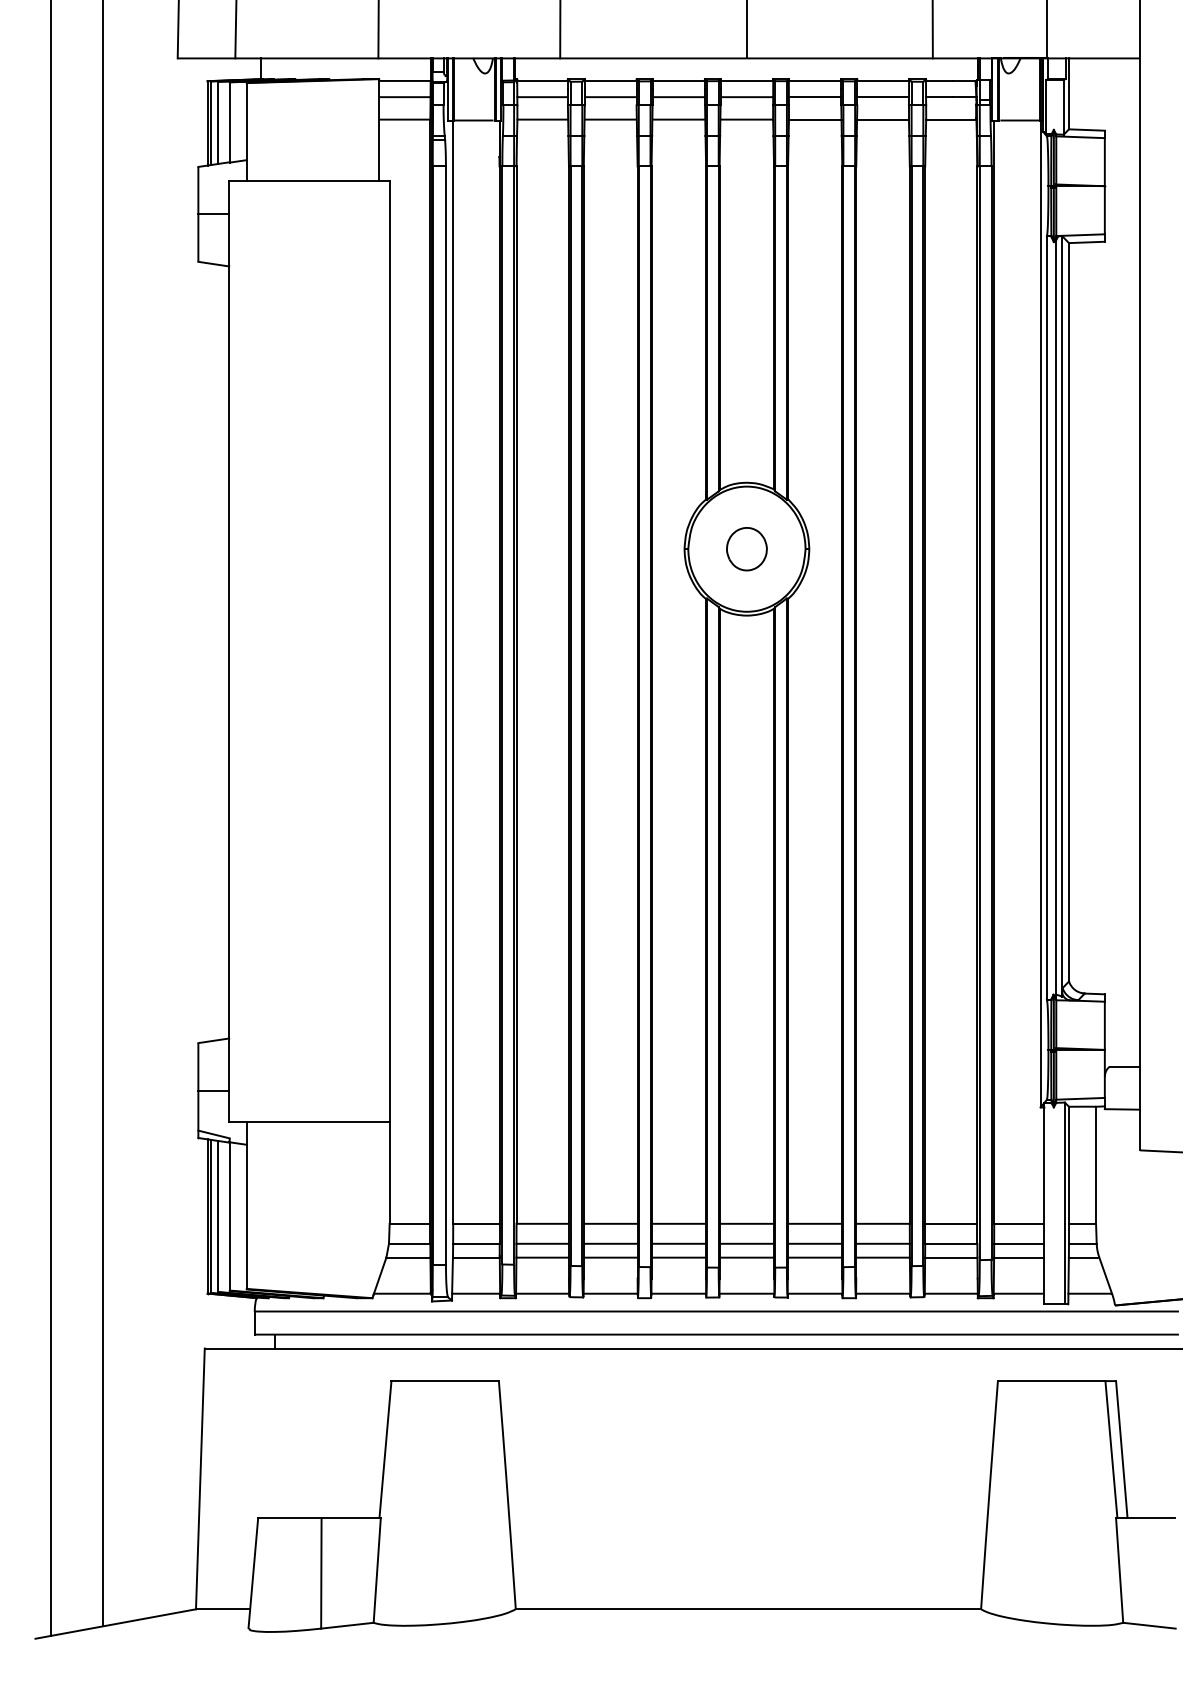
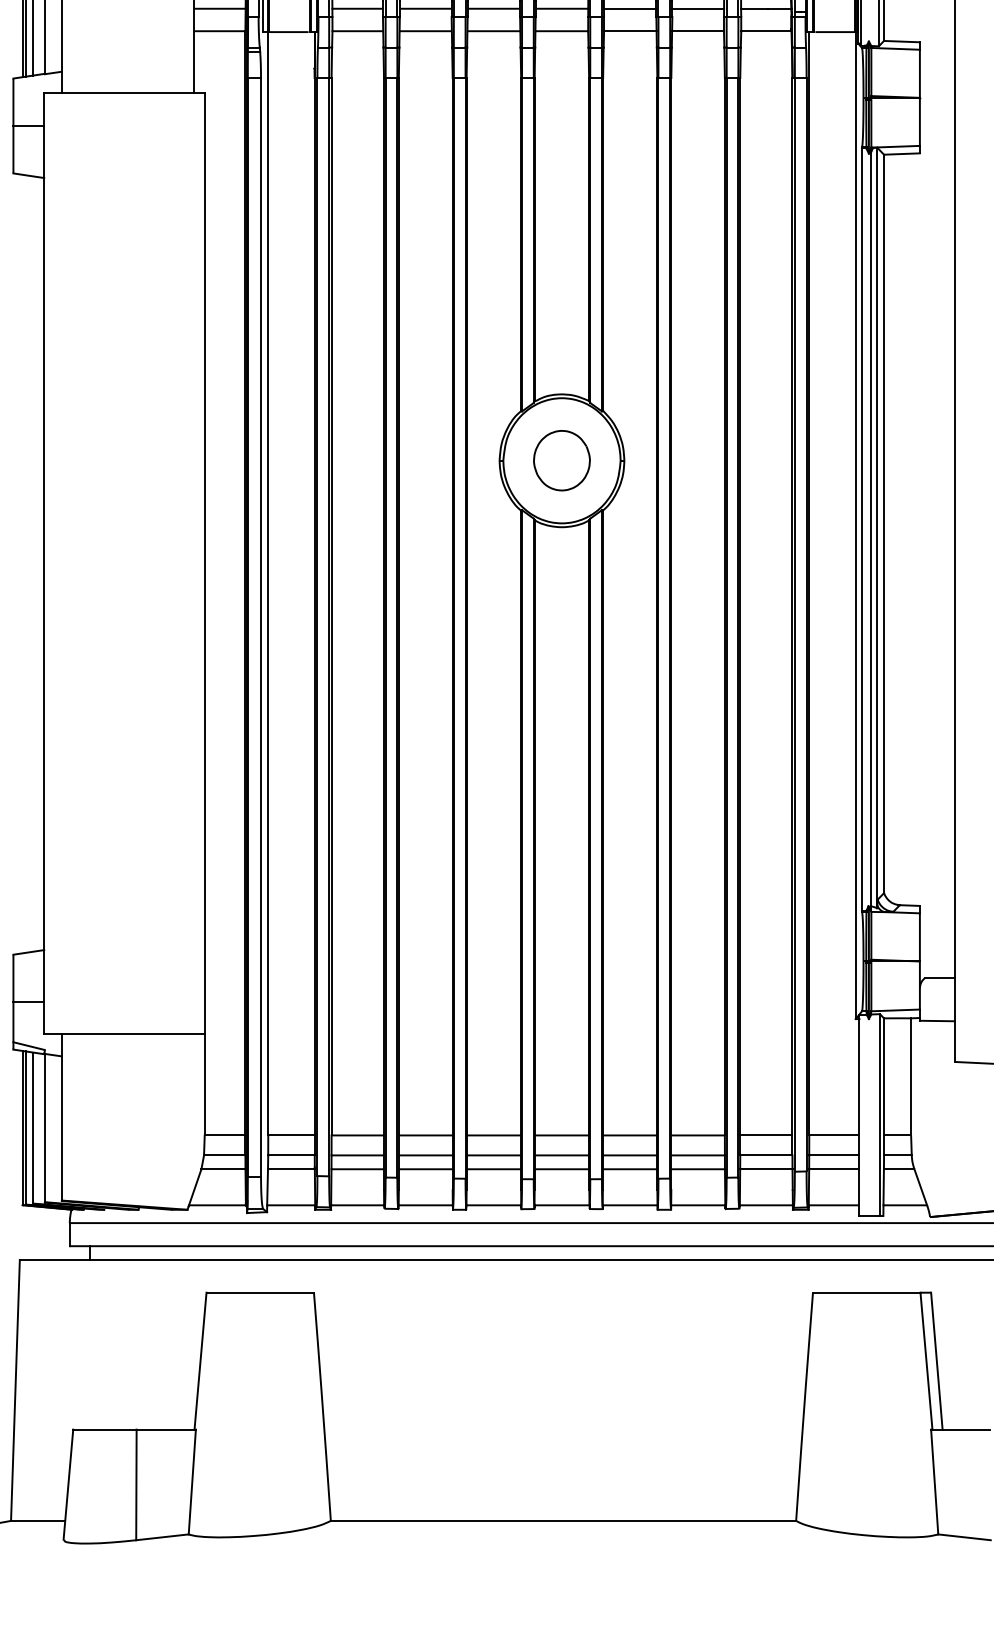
part: (746, 549) -> (561, 461), size x1.4

